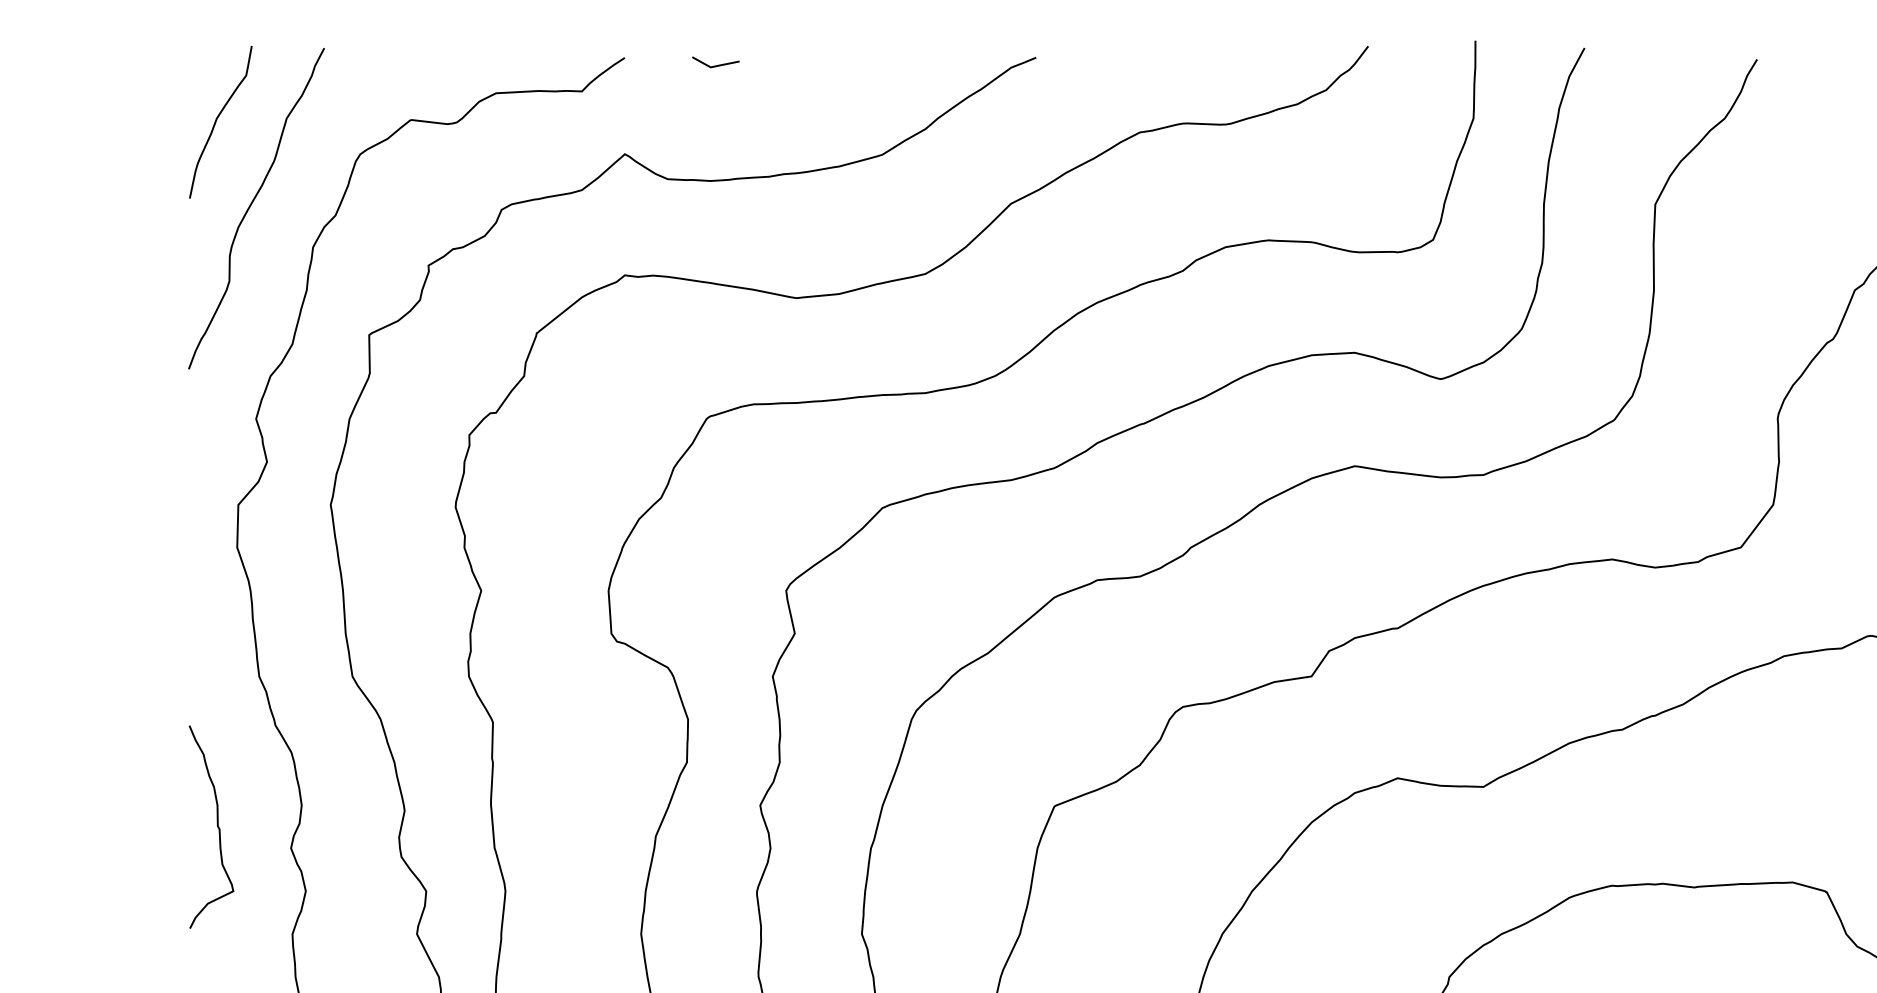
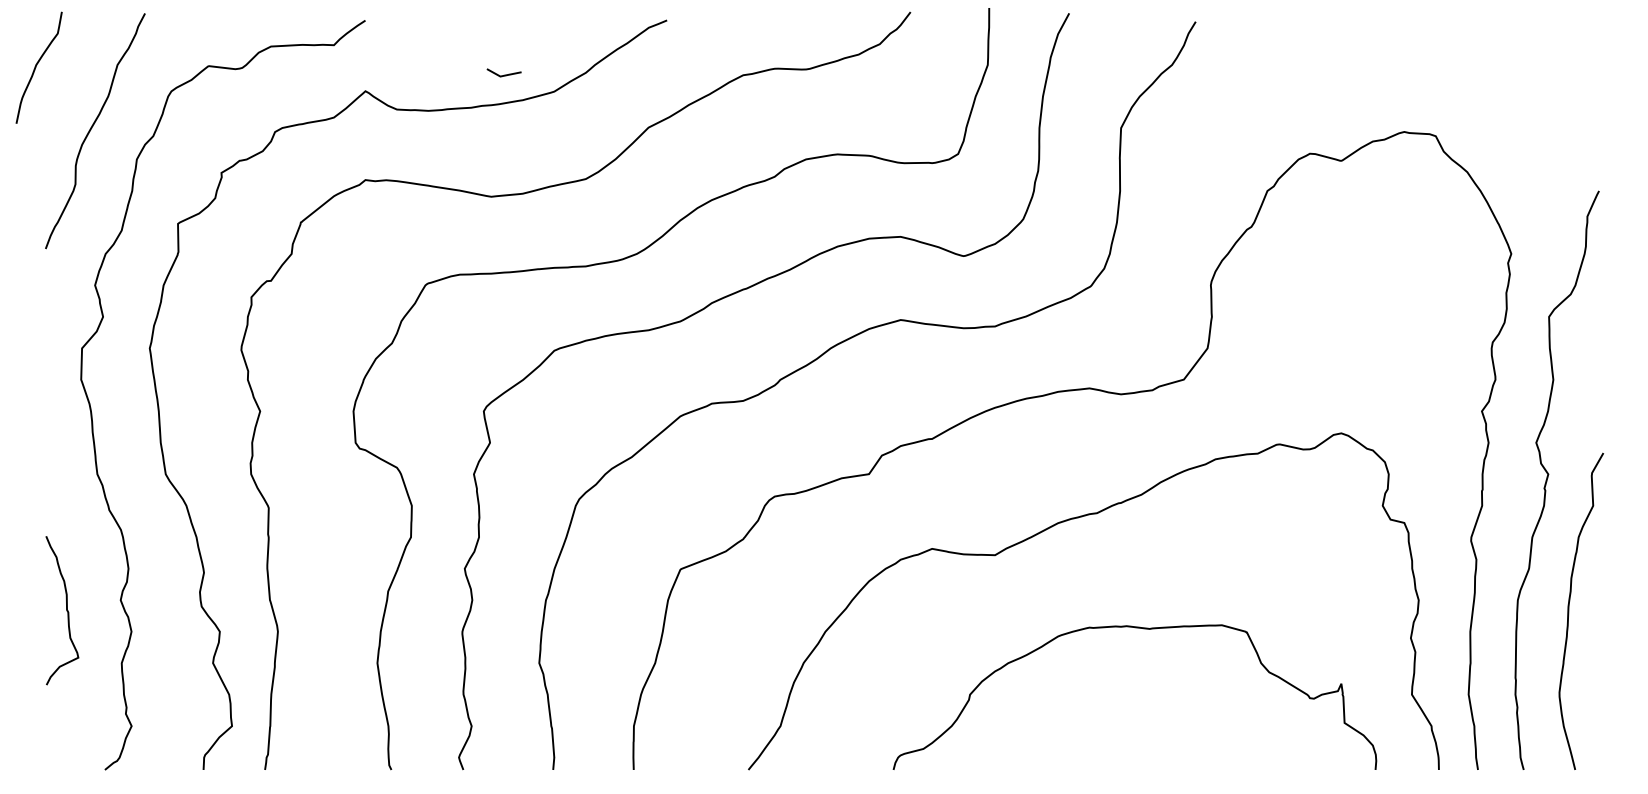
line: (716, 64) -> (504, 74), moved
curve: (217, 121) -> (36, 67), moved
curve: (217, 826) -> (66, 610), moved

